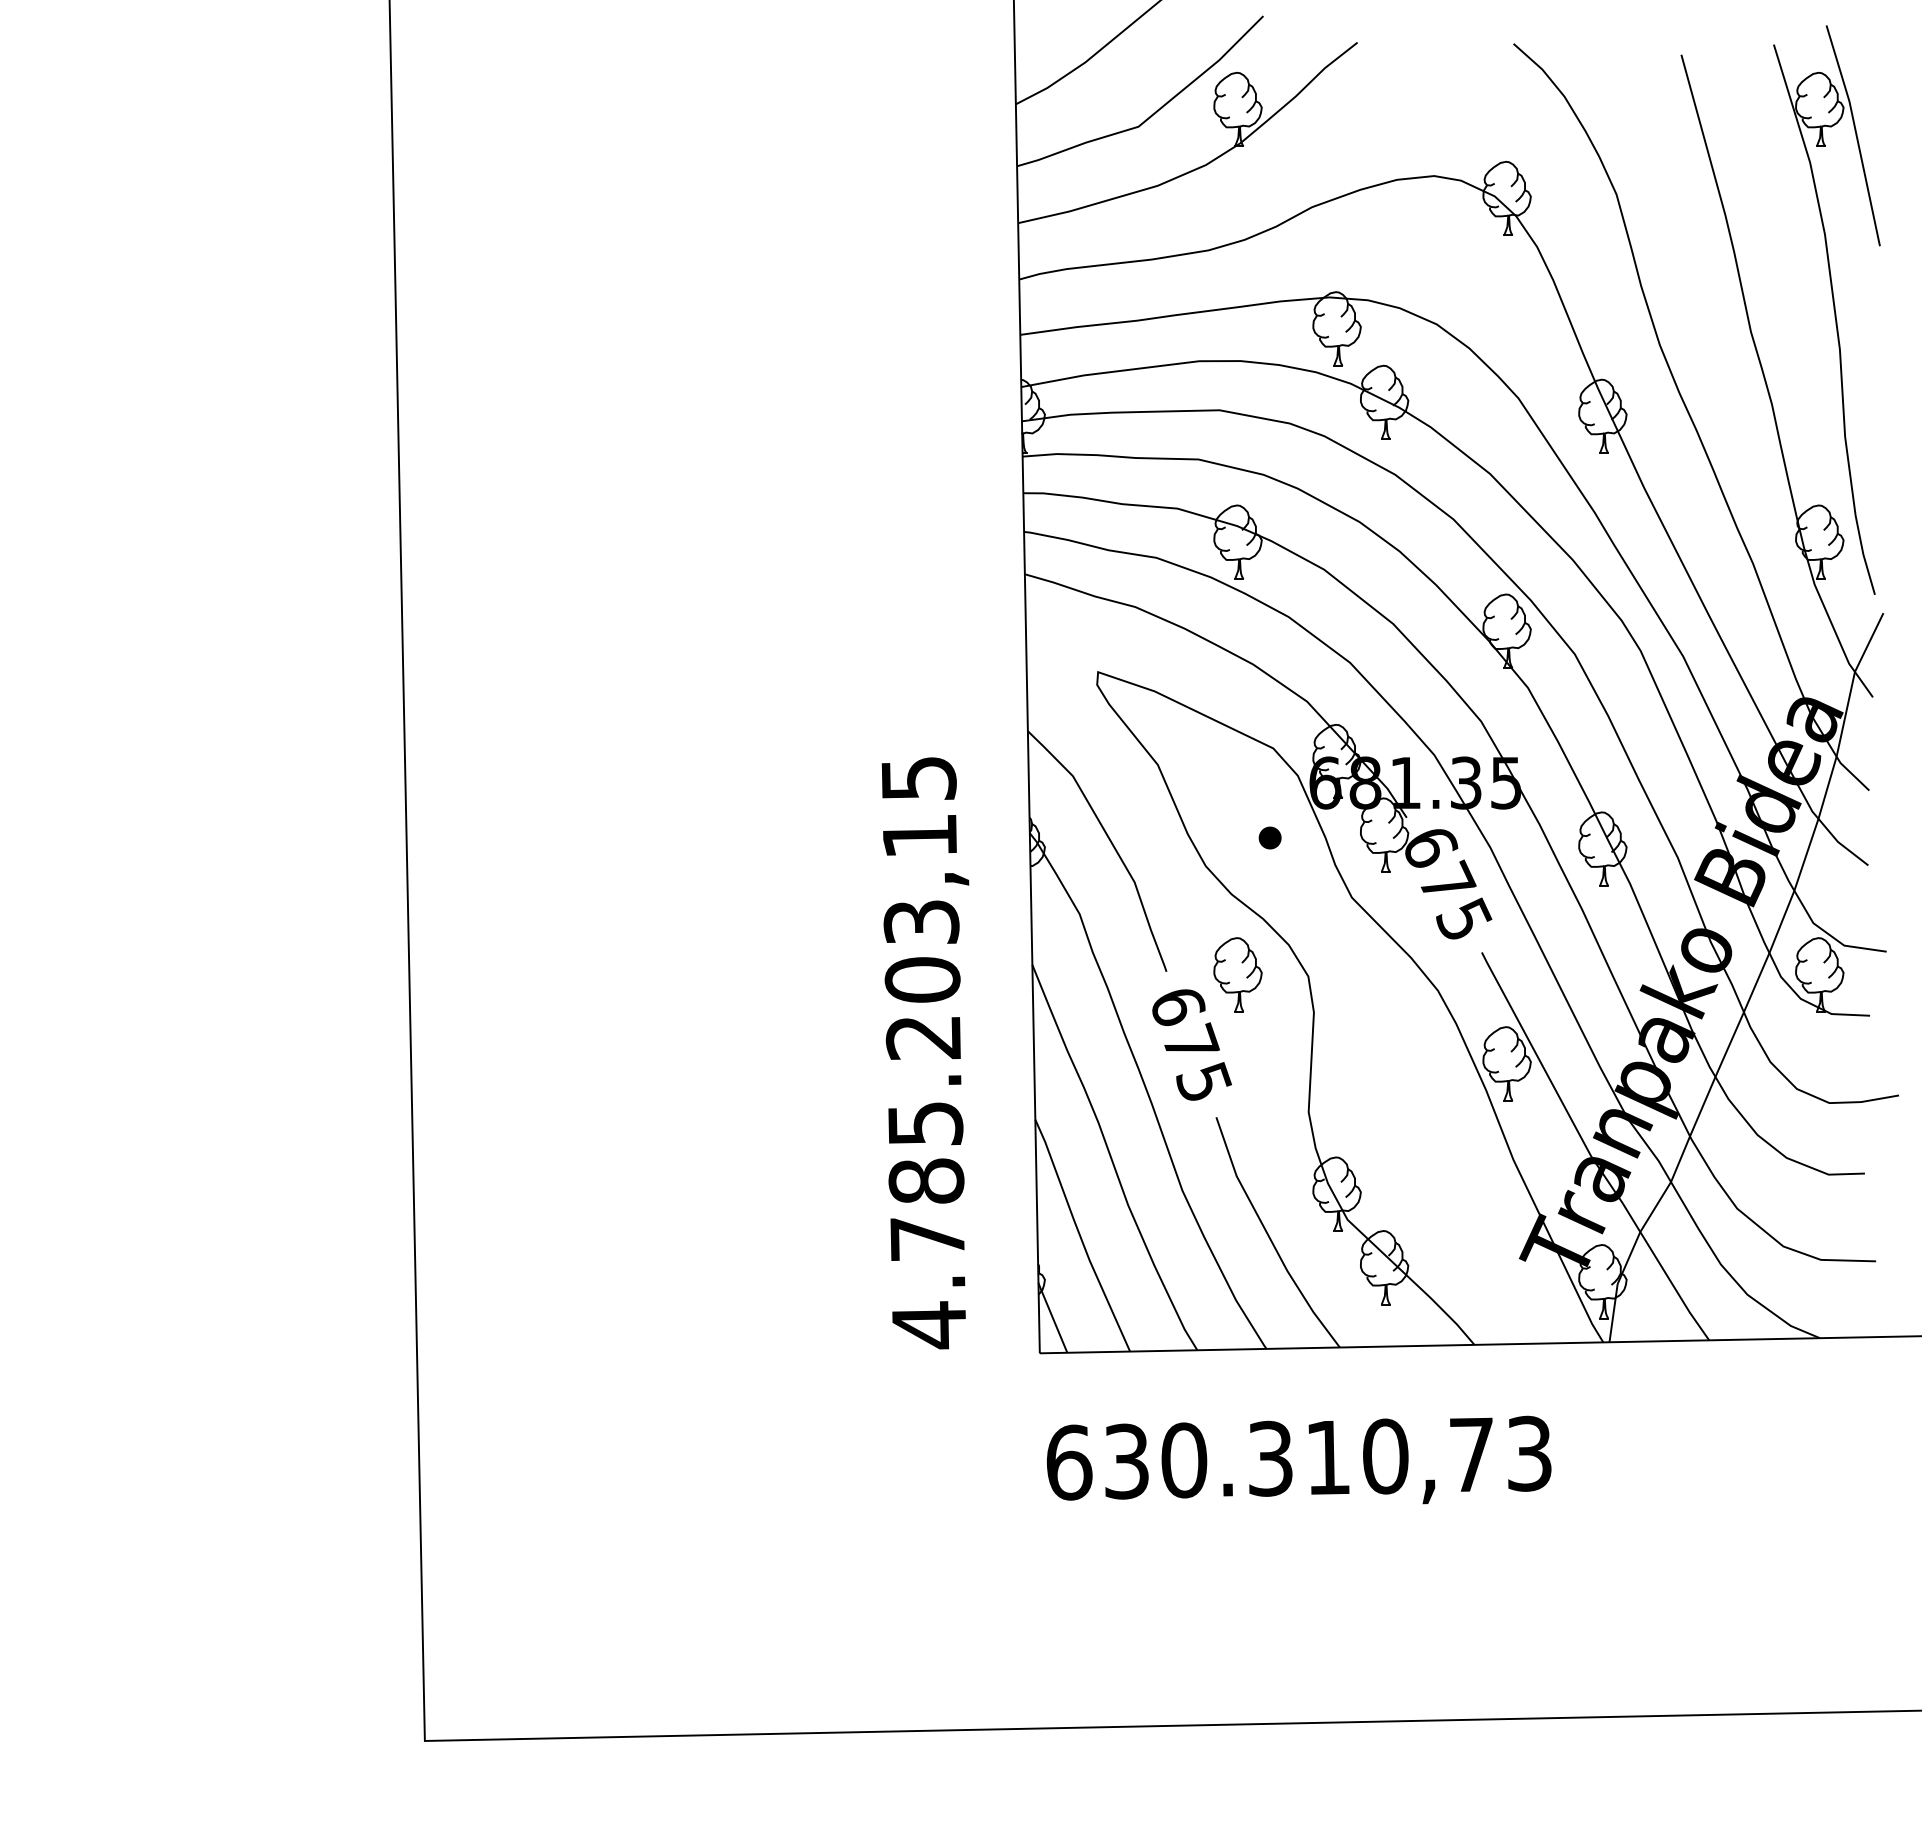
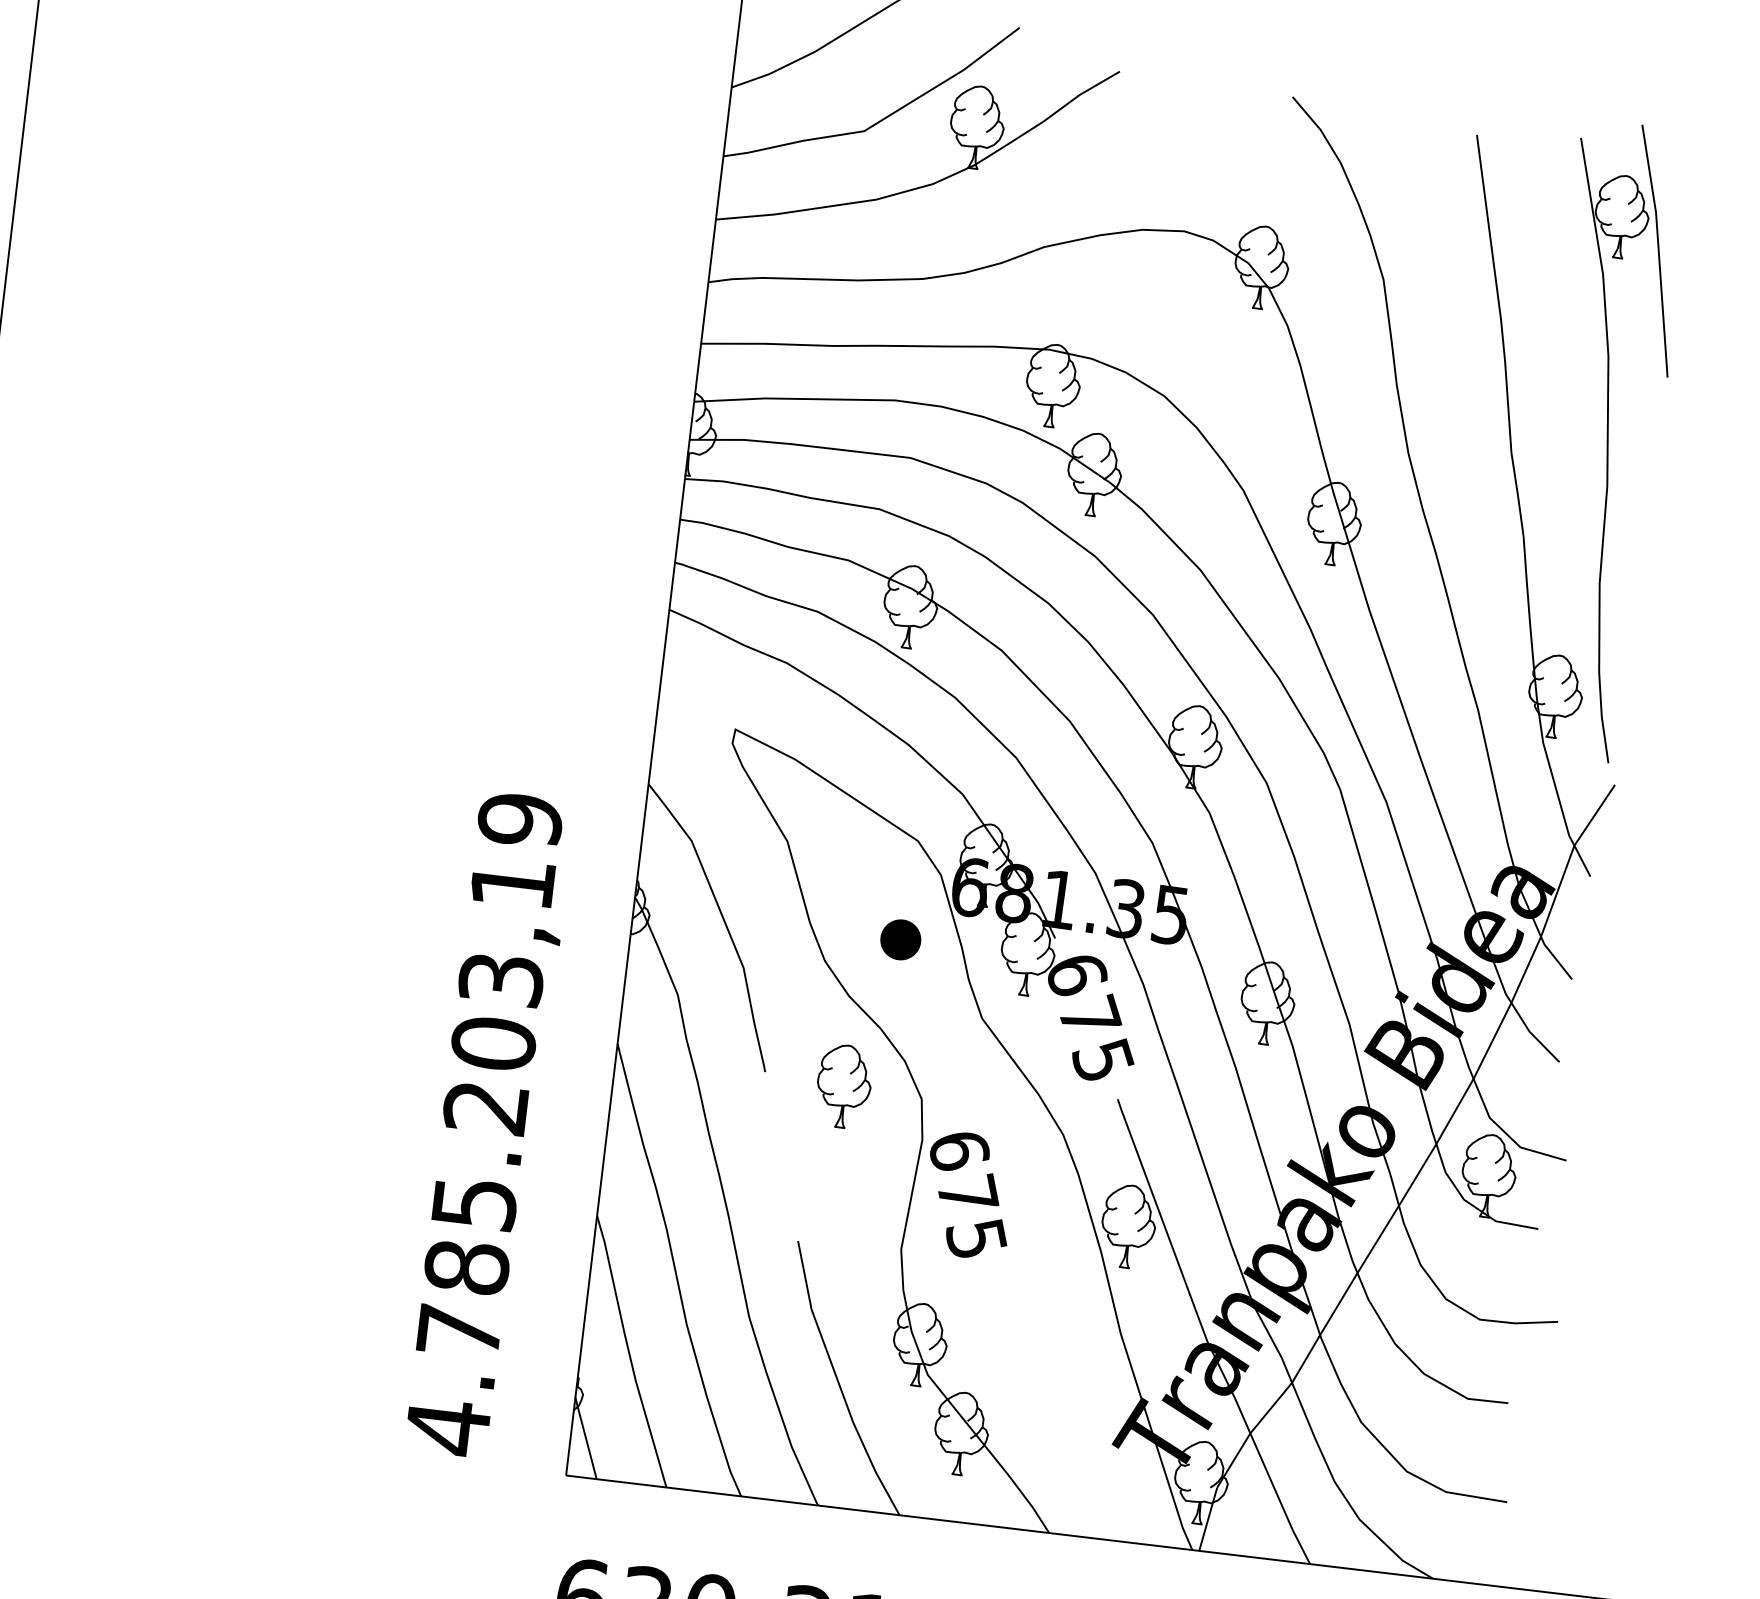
text: (918, 778) -> (520, 819), 4.785.203,15 -> 4.785.203,19
part: (1269, 837) -> (900, 939), size x1.6
text: (1191, 1044) -> (968, 1194), moved

